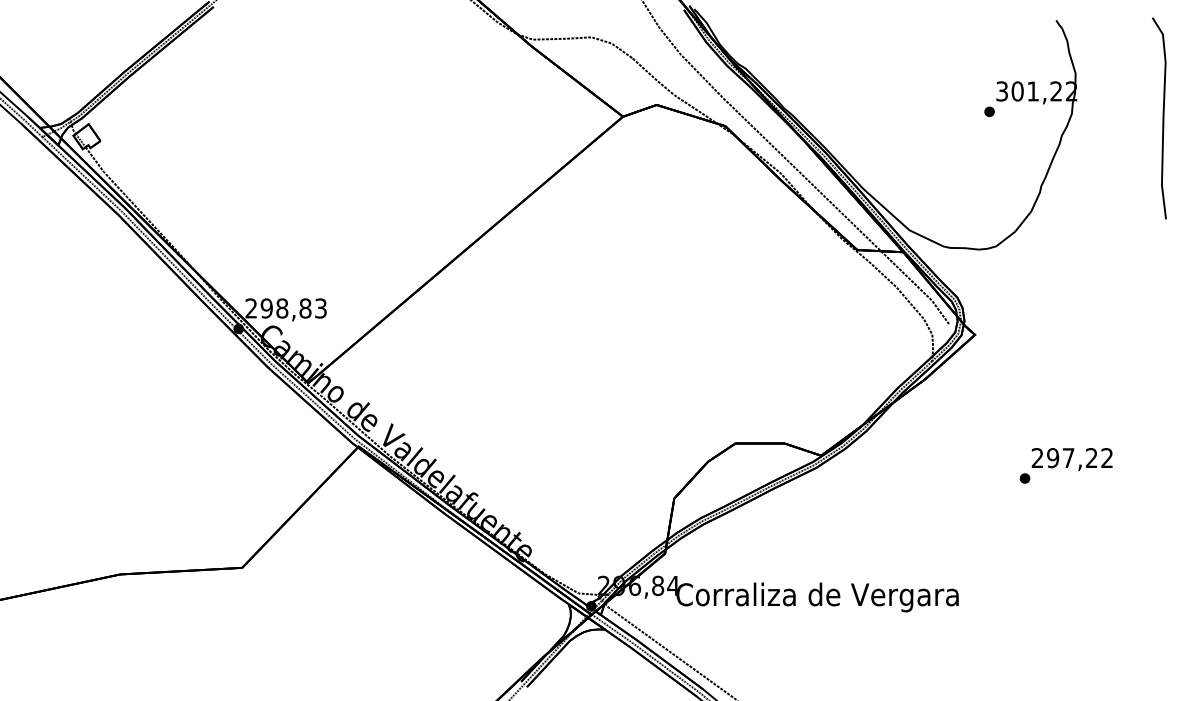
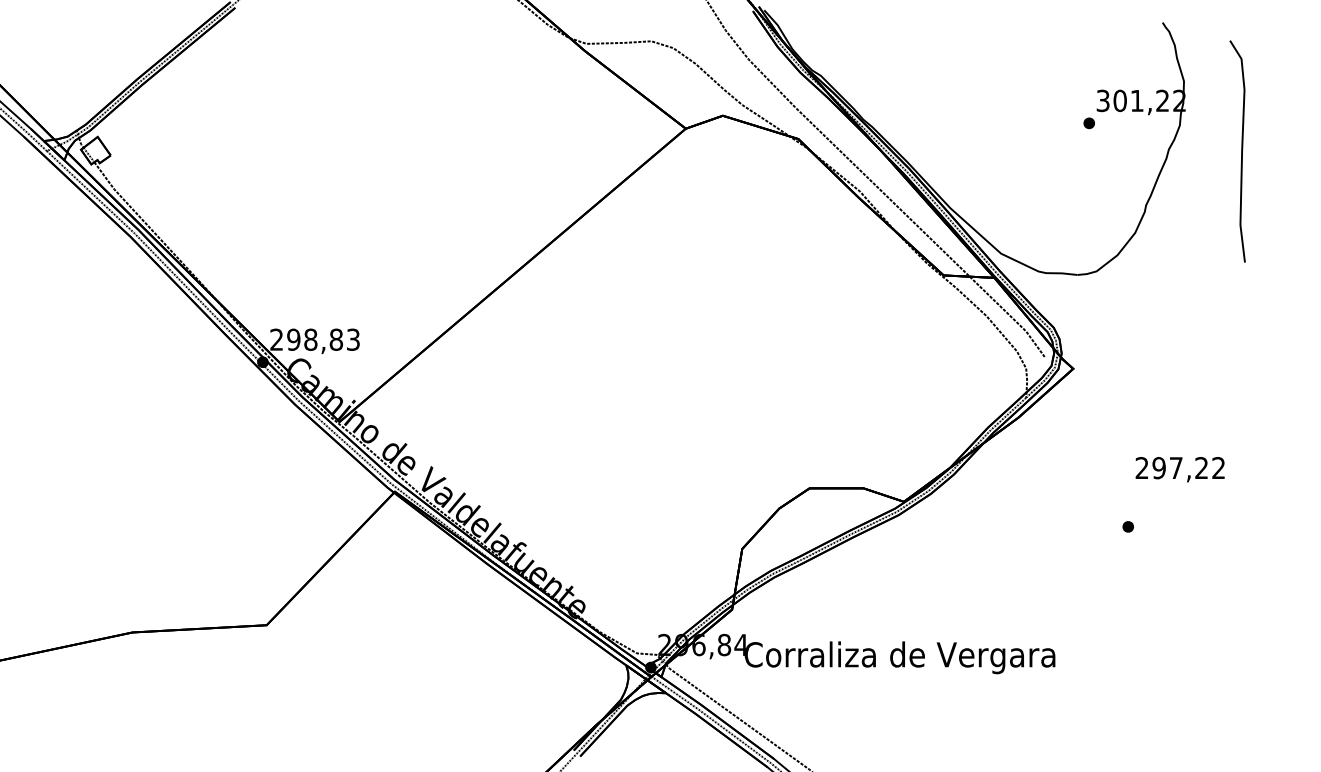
curve: (1162, 118) -> (1241, 151), moved
text: (1071, 459) -> (1179, 469), moved

